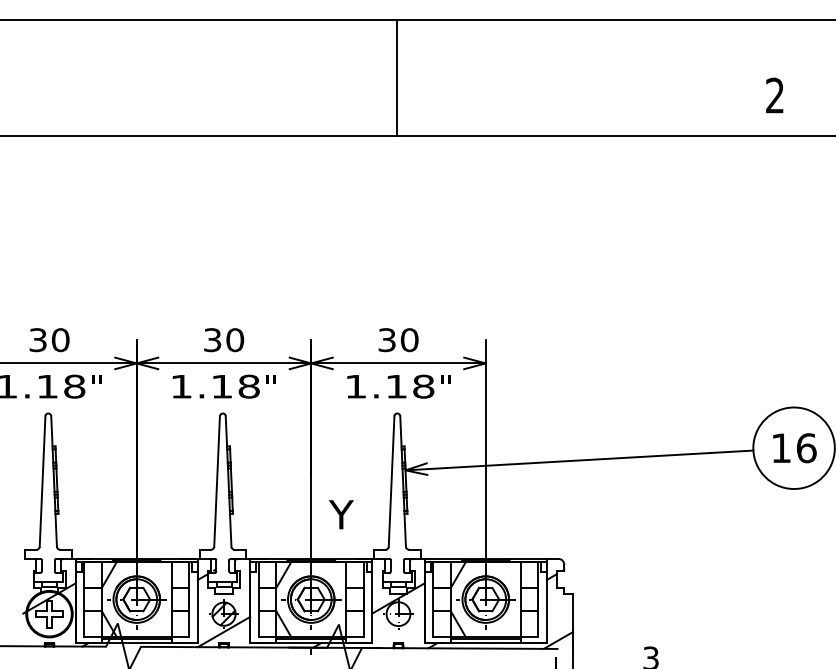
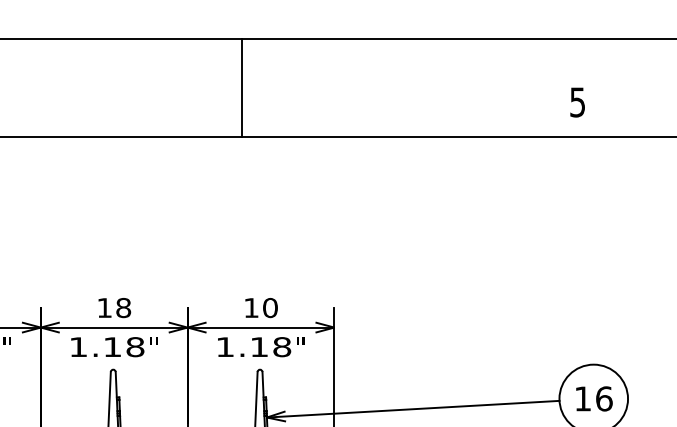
line: (397, 78) -> (242, 87), moved
text: (774, 95) -> (577, 102), 2 -> 5
text: (224, 340) -> (114, 308), 30 -> 18
text: (386, 340) -> (250, 308), 30 -> 10

